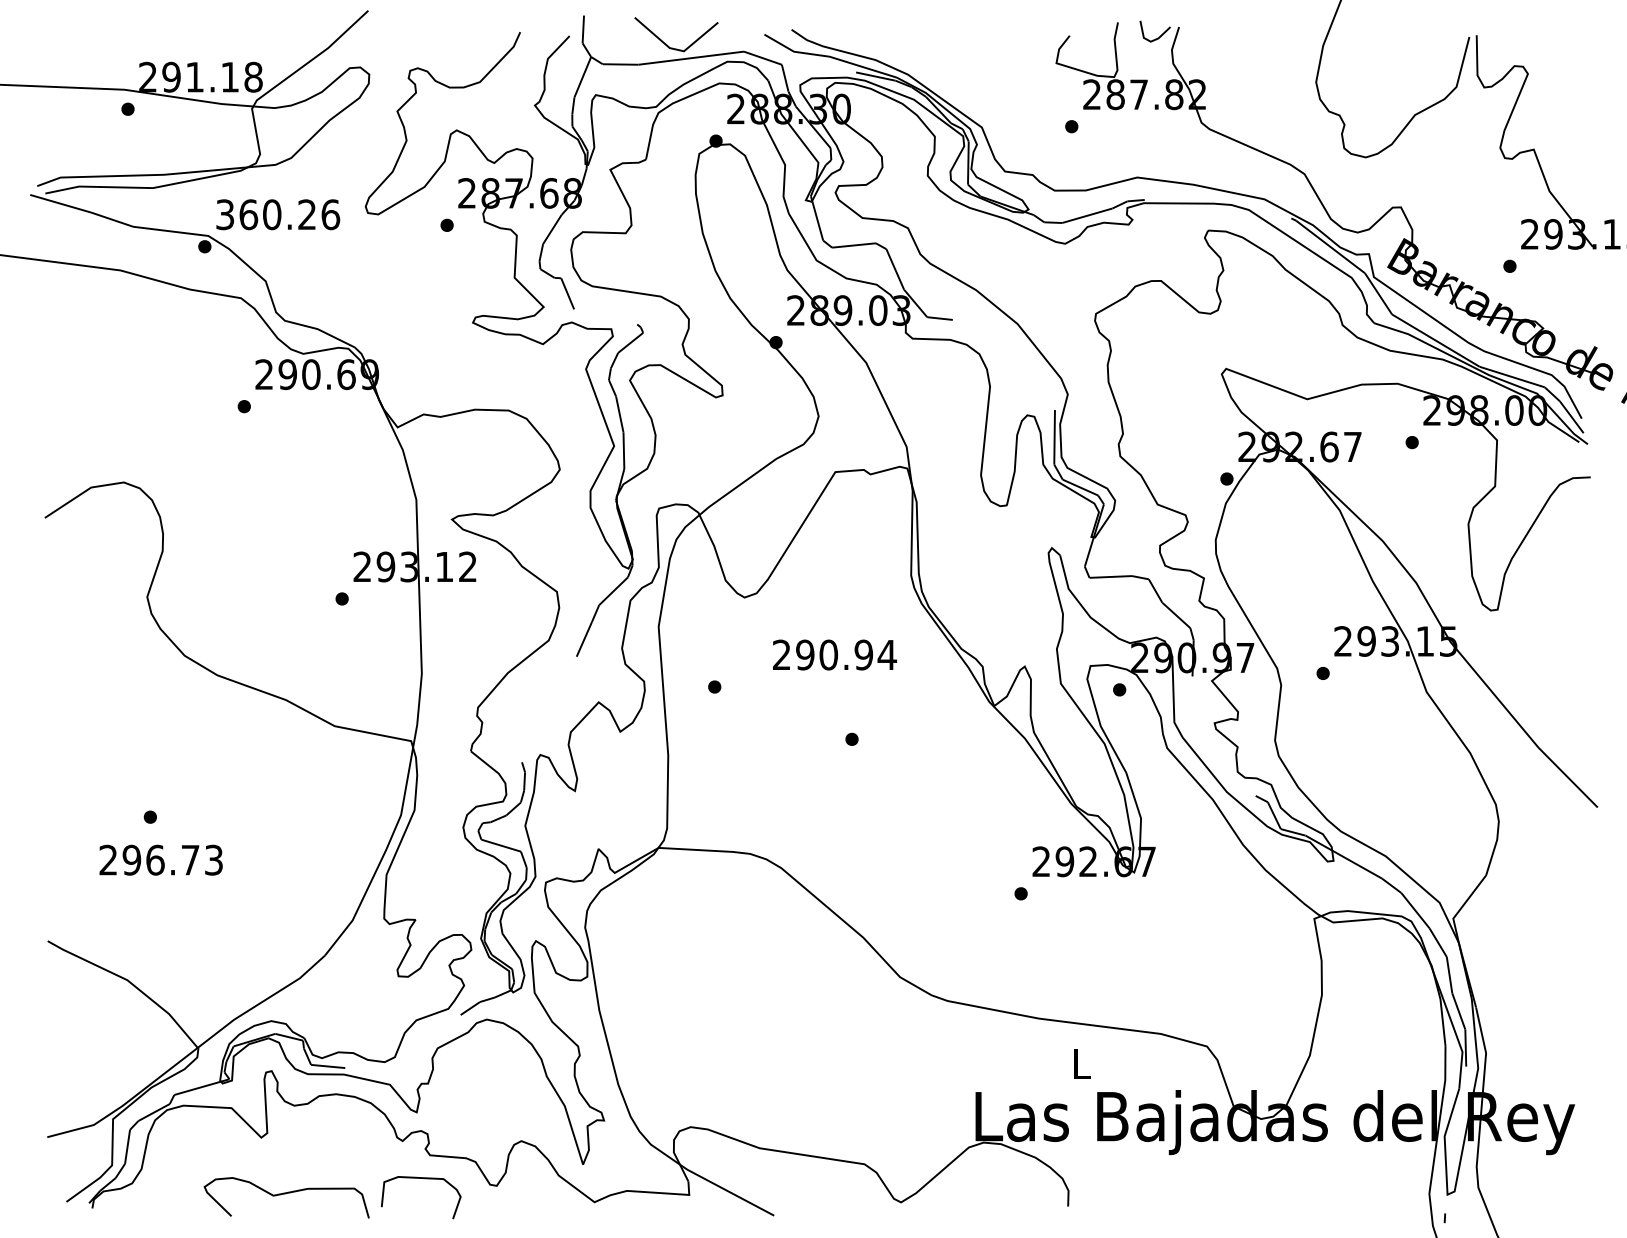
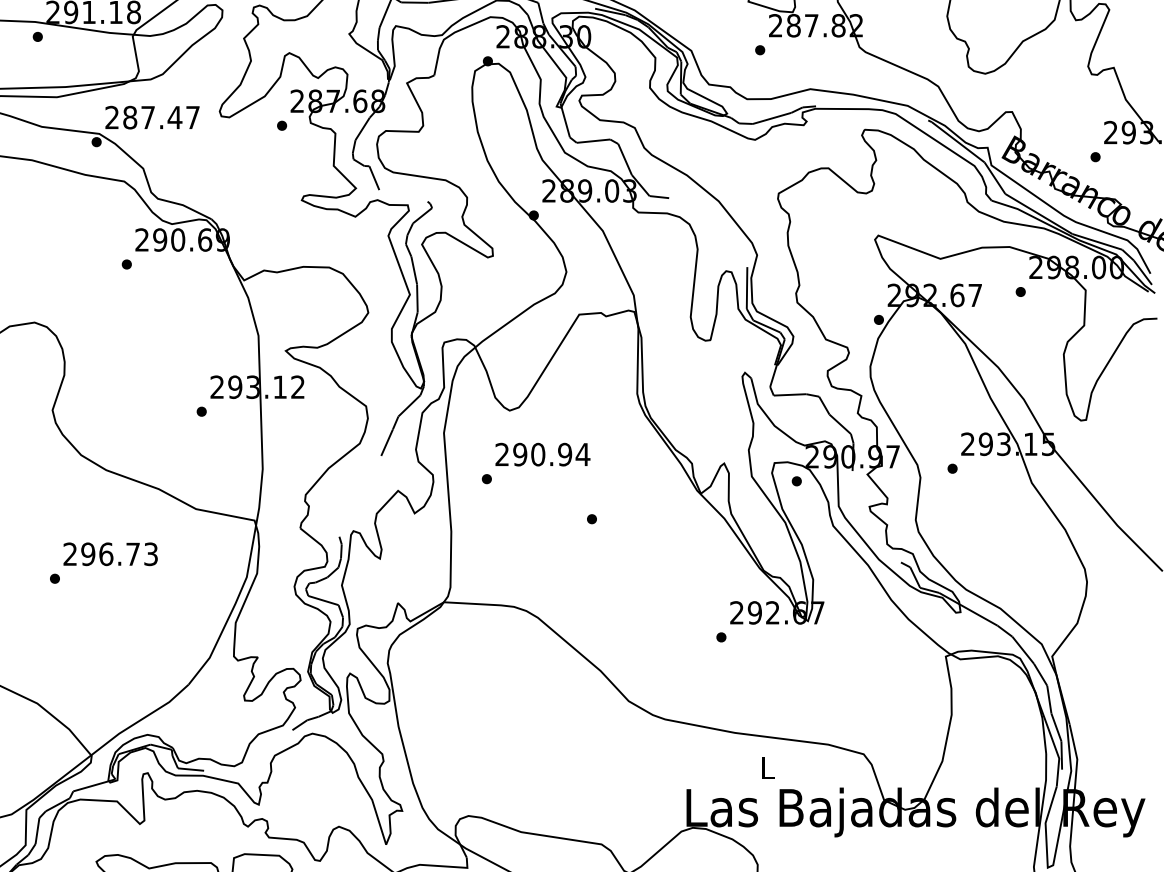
text: (278, 214) -> (153, 117), 360.26 -> 287.47
text: (834, 654) -> (542, 454), moved
text: (160, 859) -> (110, 553), moved

